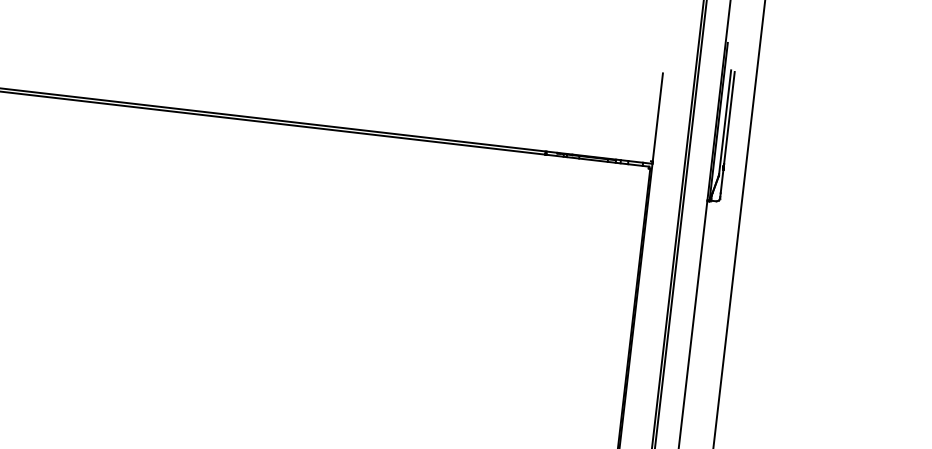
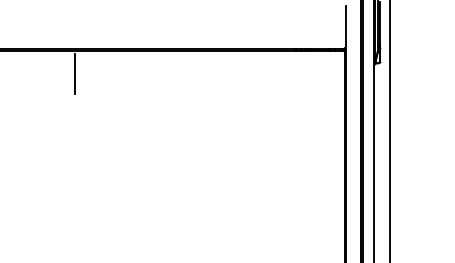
line: (75, 148) -> (75, 73), added

